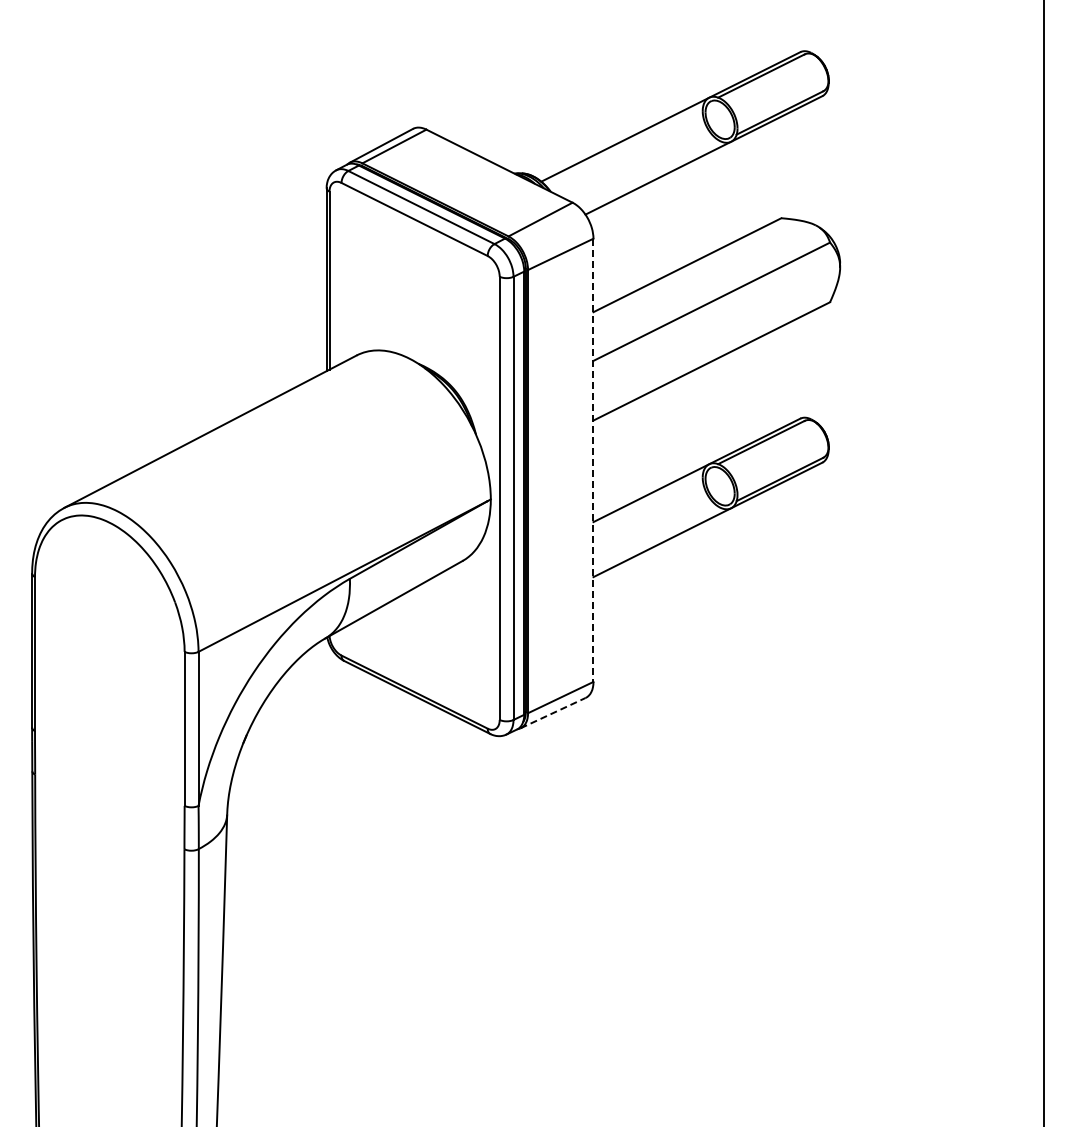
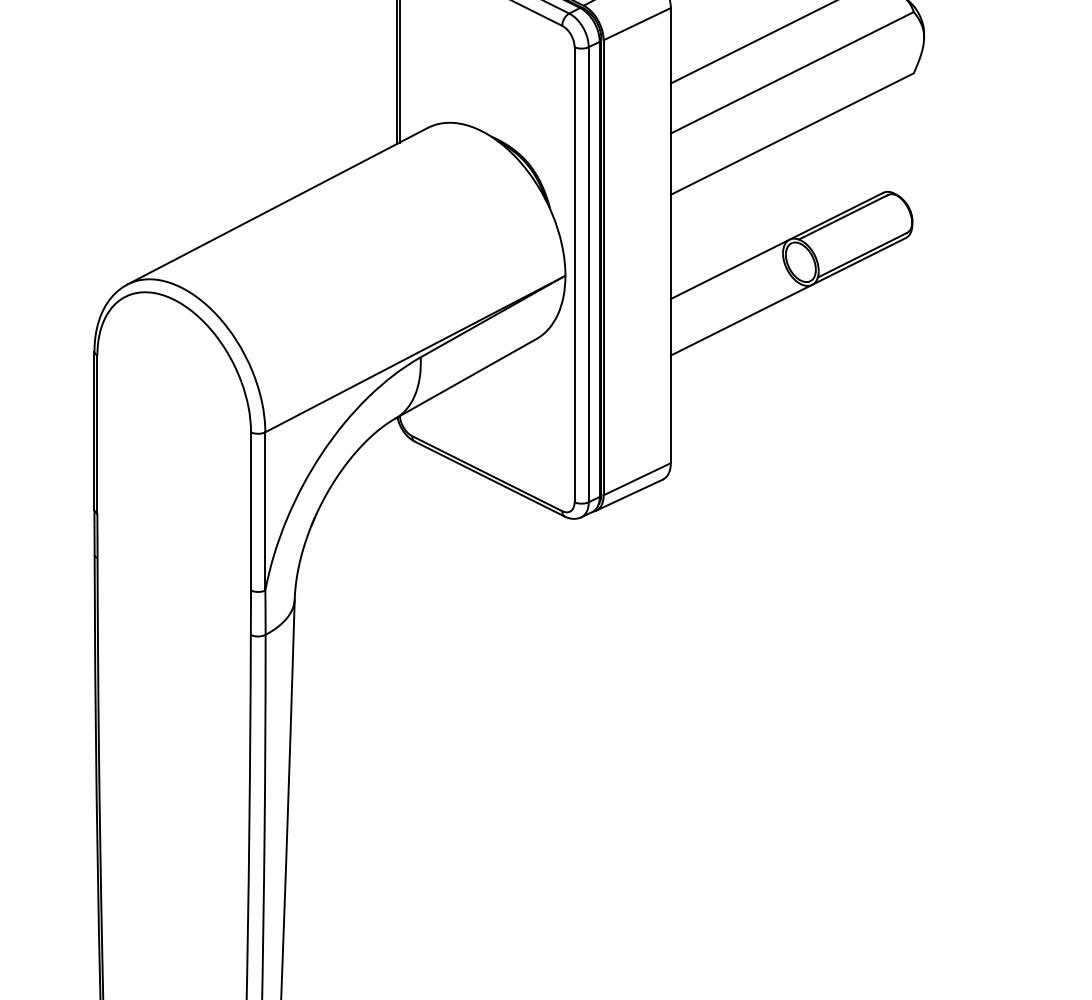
line: (593, 460) -> (670, 235), dashed -> solid
line: (553, 713) -> (629, 495), dashed -> solid

